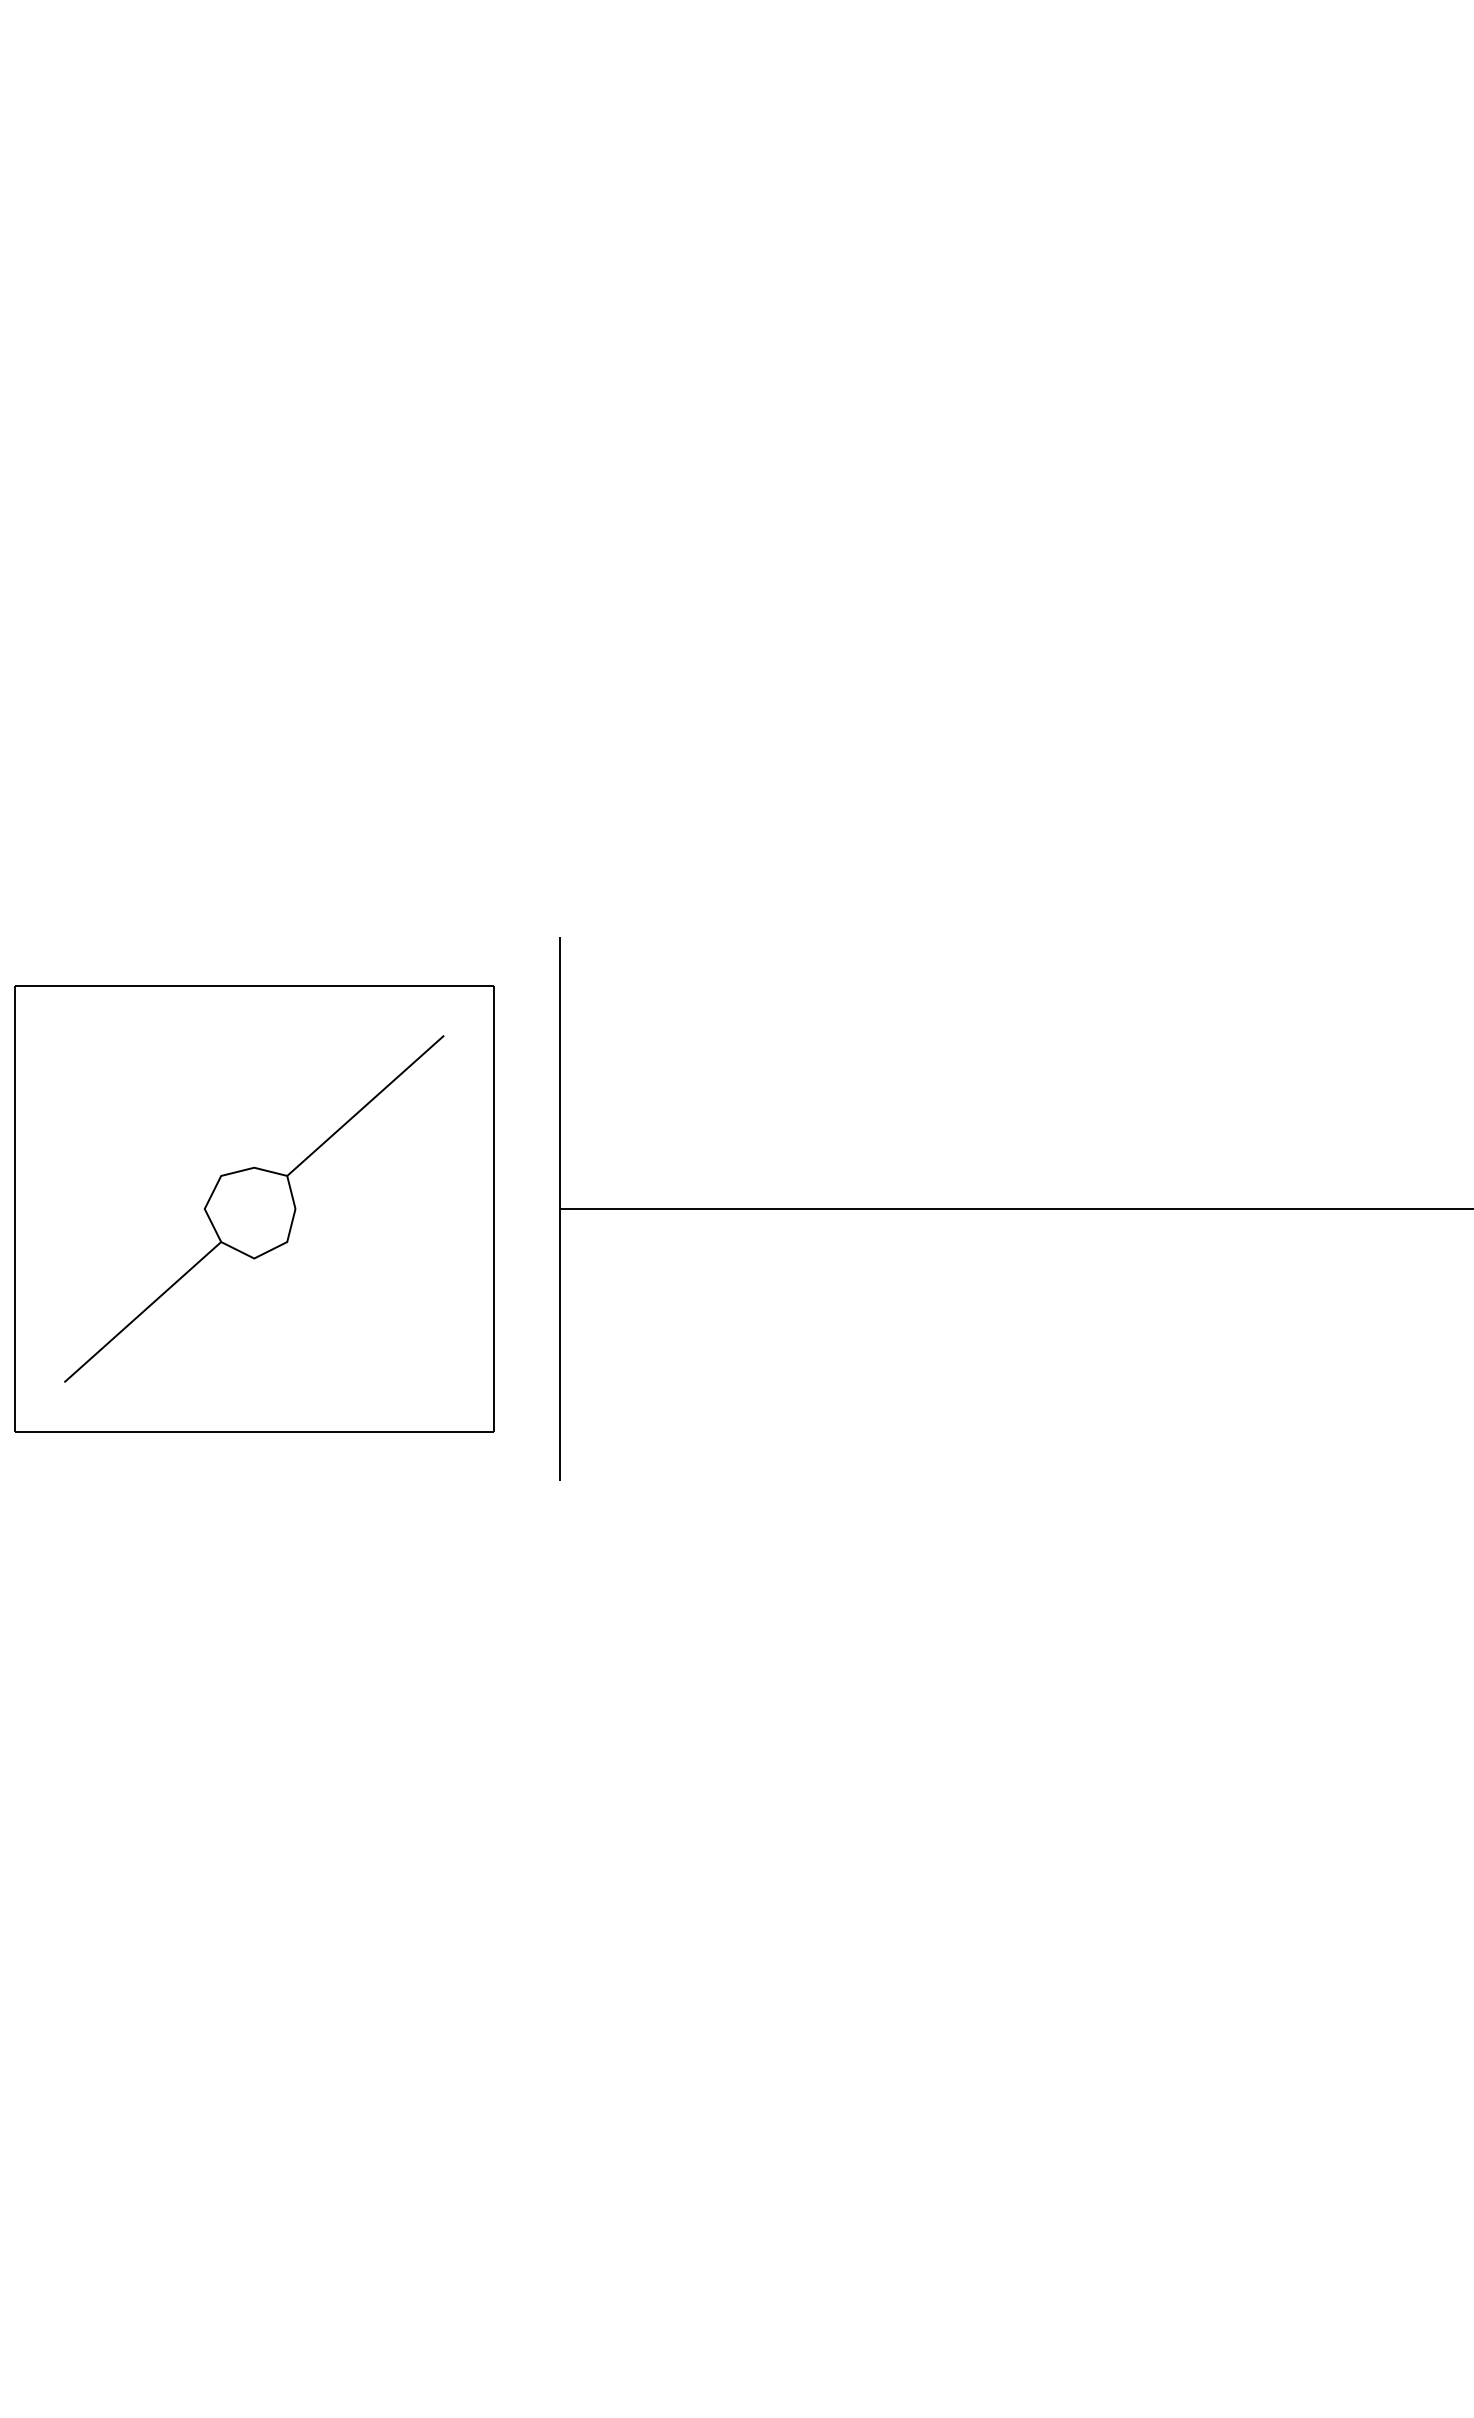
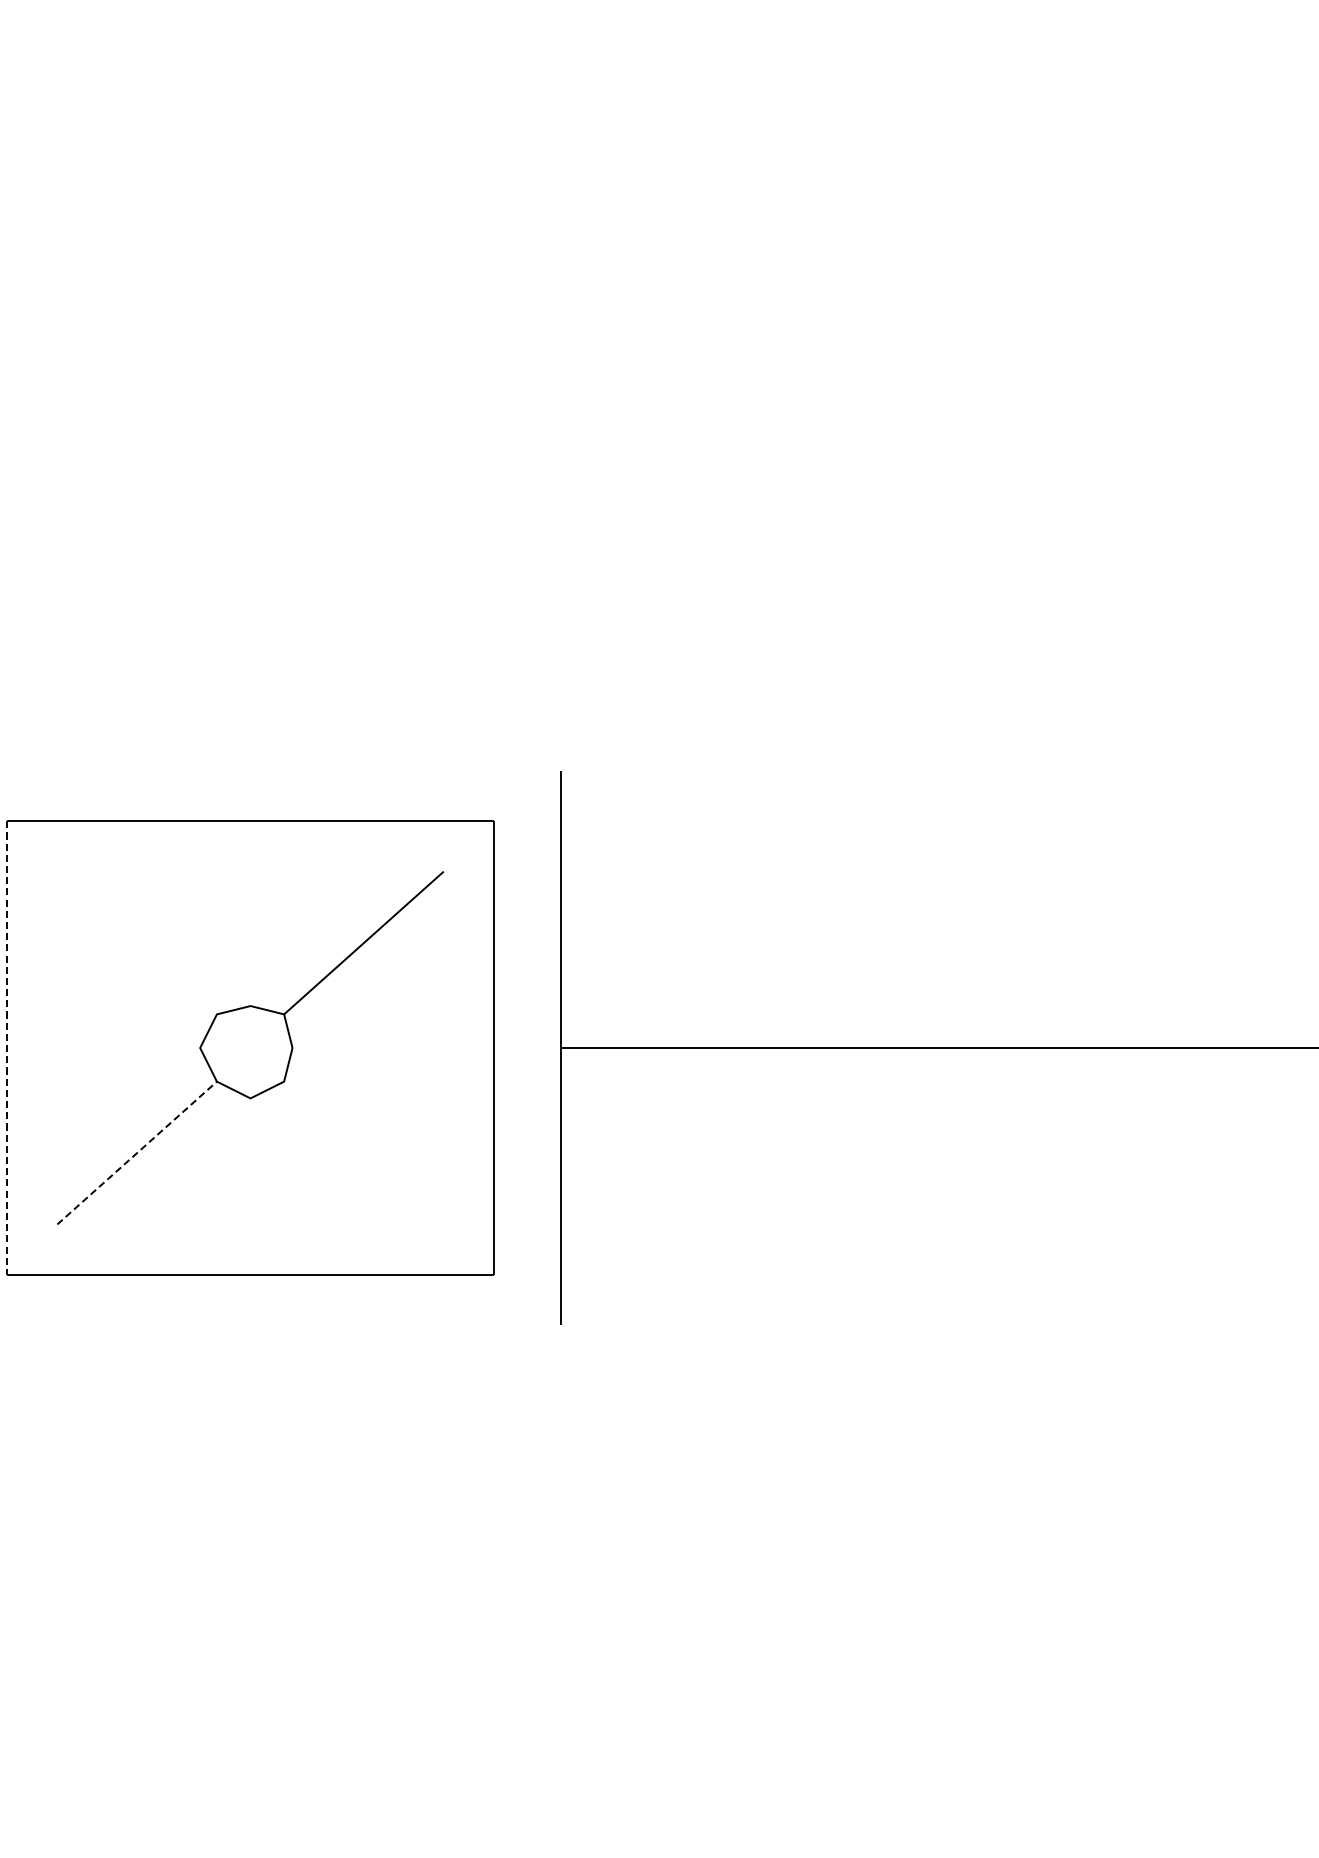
line: (14, 1208) -> (6, 1047), solid -> dashed
line: (143, 1311) -> (137, 1152), solid -> dashed

